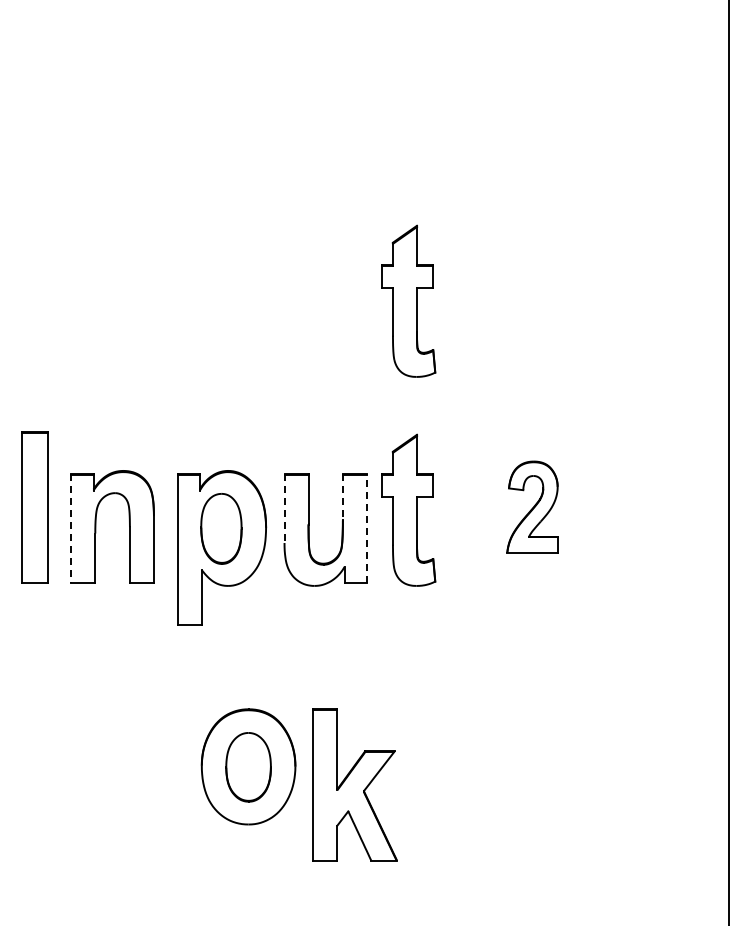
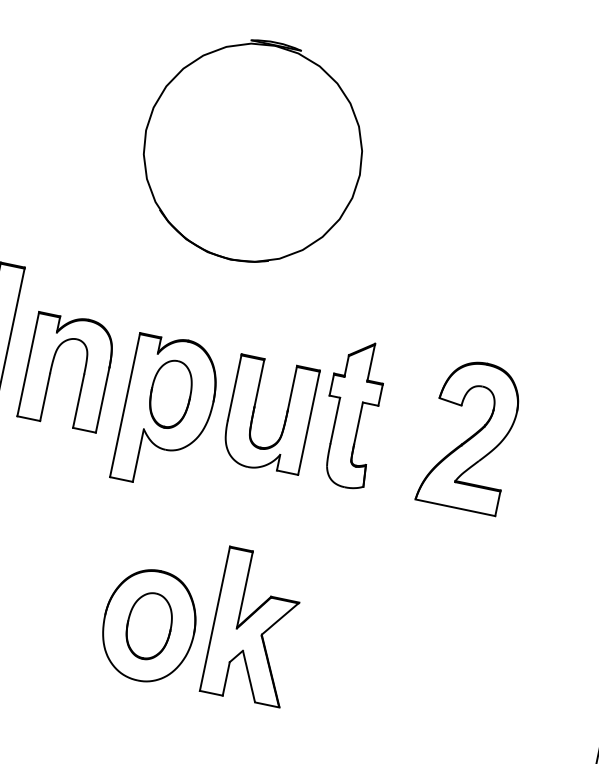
part: (253, 266) -> (253, 151), added
part: (408, 300) -> (393, 214), removed
line: (342, 497) -> (291, 388), dashed -> solid
part: (532, 506) -> (470, 434), size x1.67
line: (284, 508) -> (234, 387), dashed -> solid
line: (71, 528) -> (28, 364), dashed -> solid
line: (366, 528) -> (308, 422), dashed -> solid
part: (354, 784) -> (254, 626), moved

